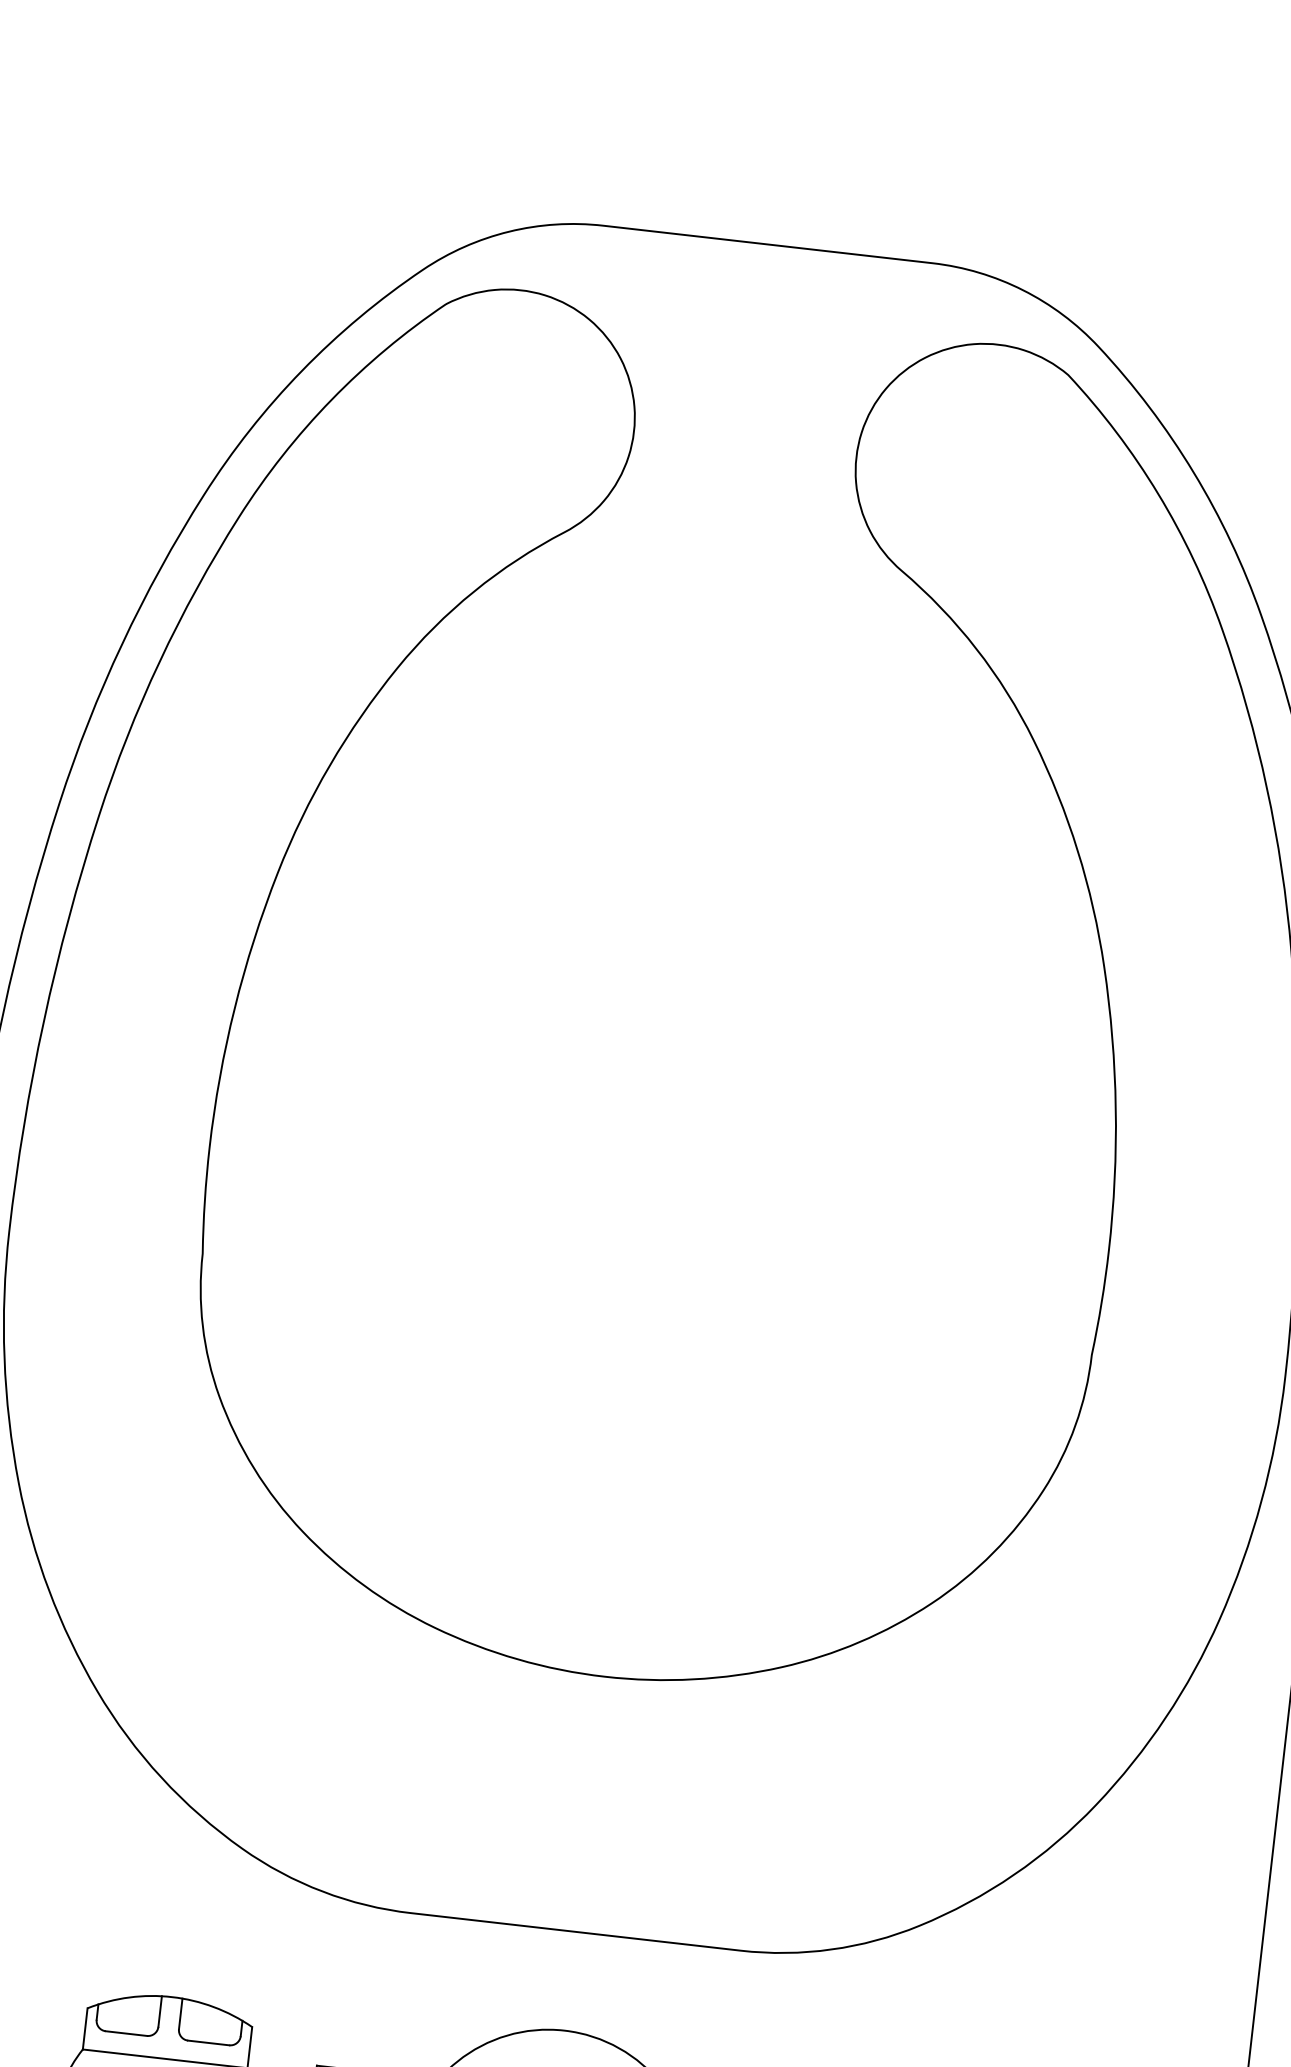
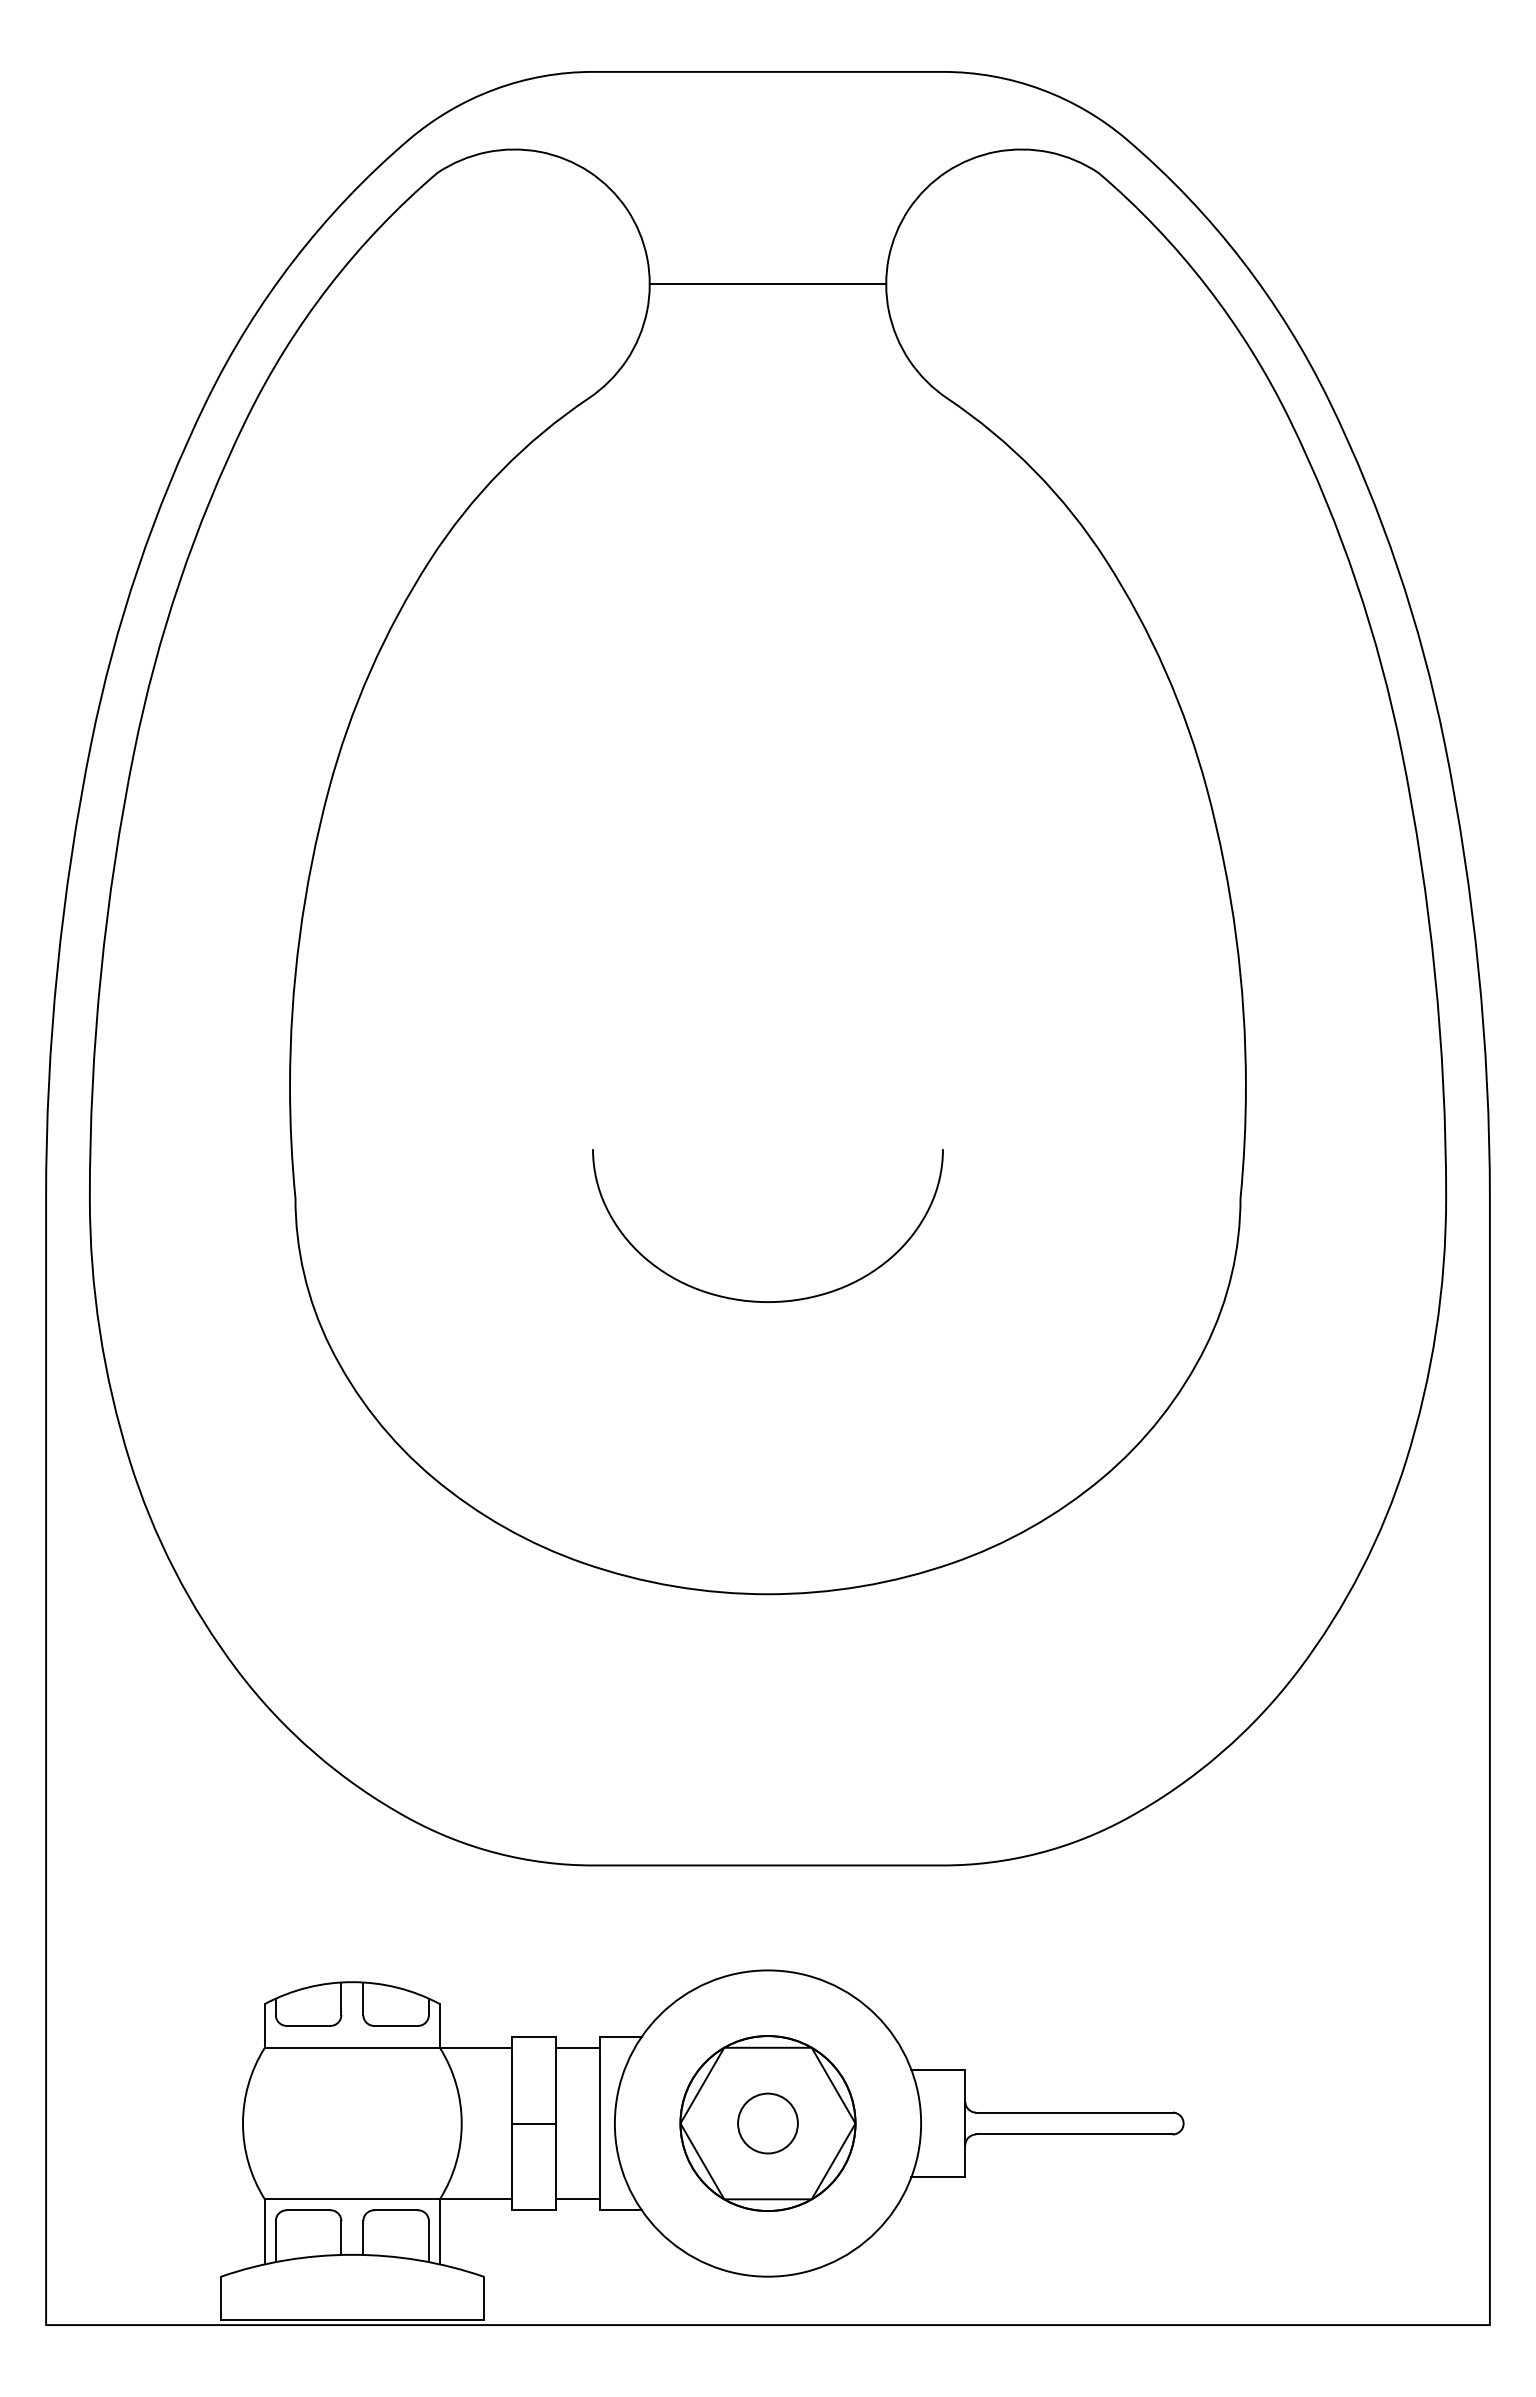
line: (744, 444) -> (767, 284), added
curve: (626, 1399) -> (757, 1300), added

